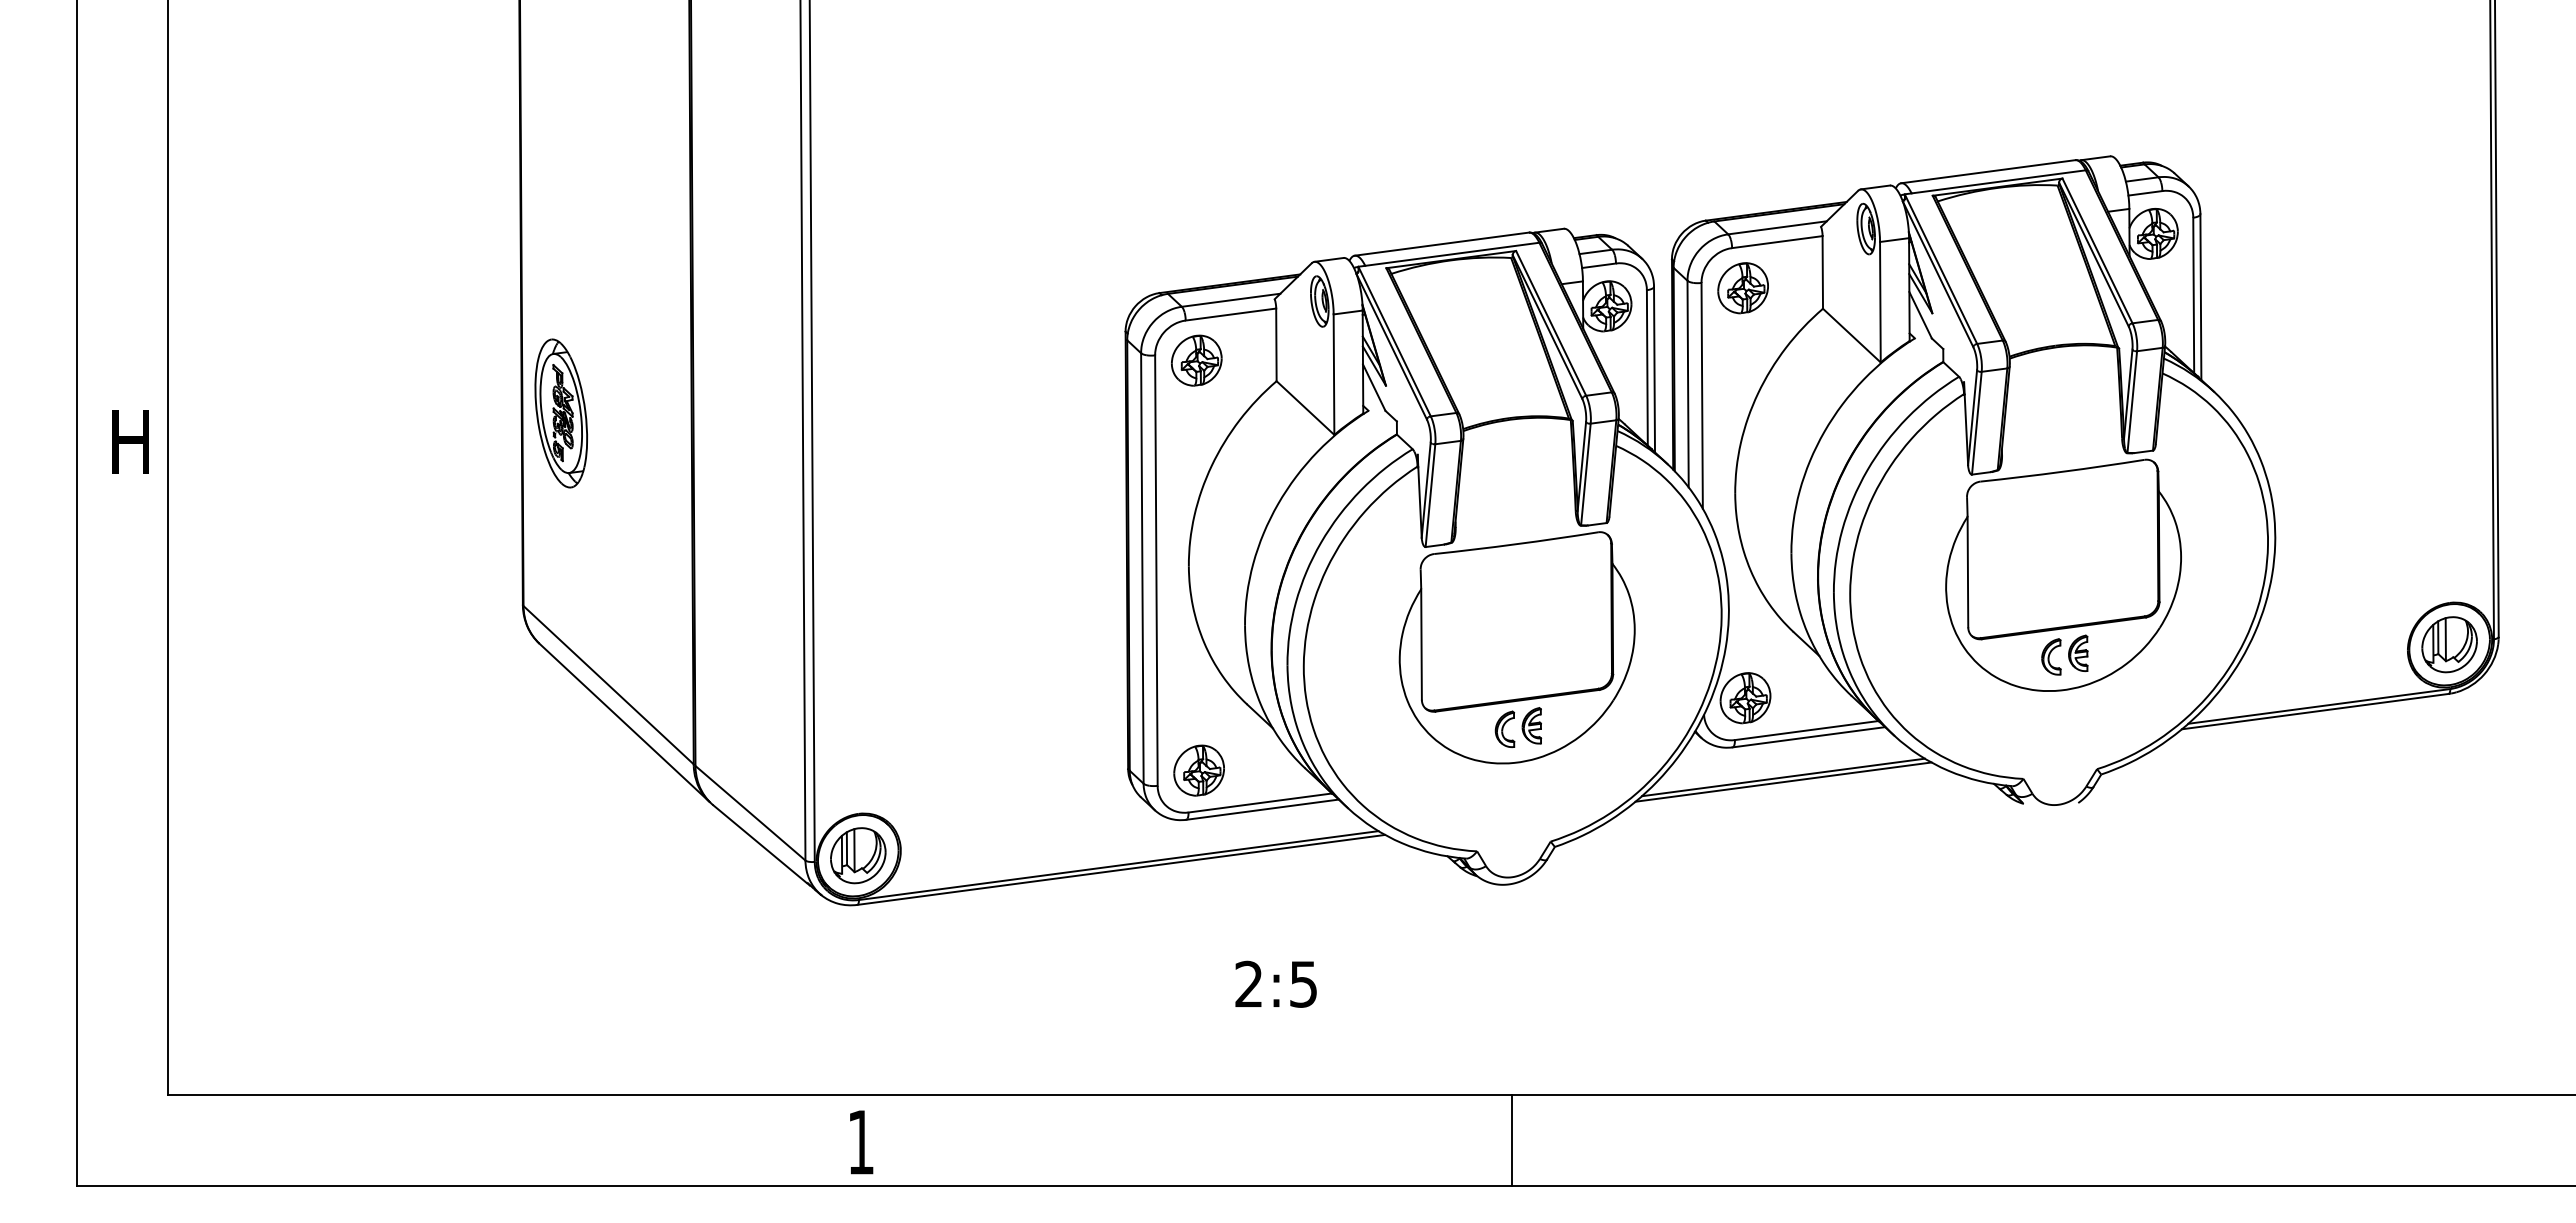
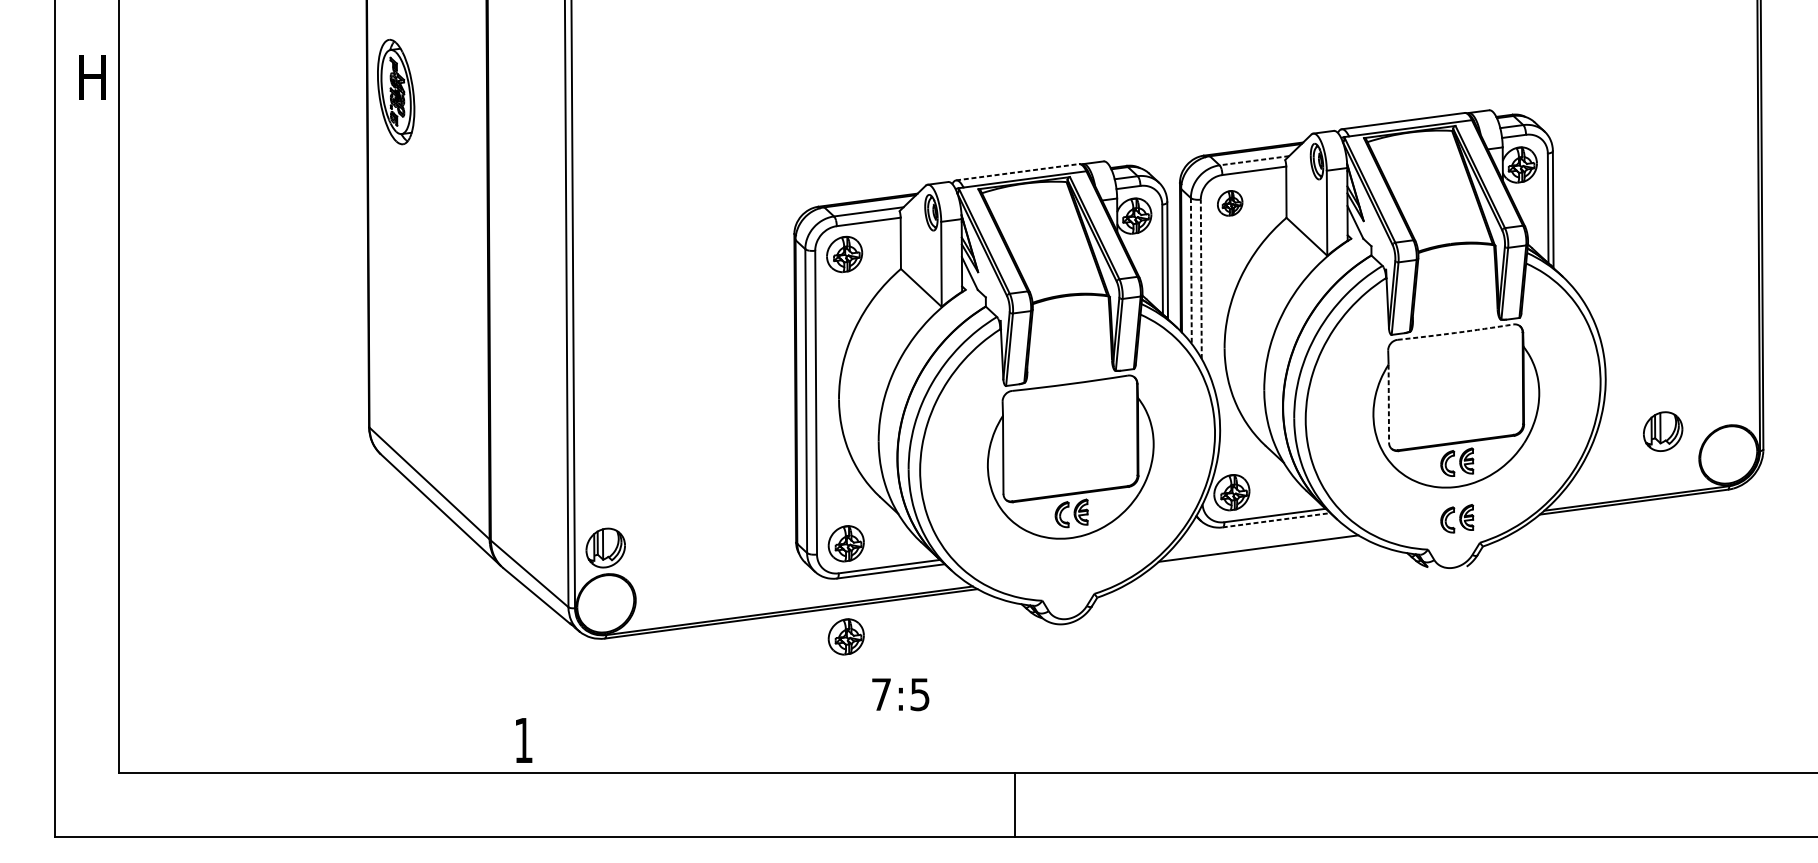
line: (1777, 227) -> (1254, 160), solid -> dashed
line: (1441, 244) -> (1017, 172), solid -> dashed
part: (1742, 288) -> (1229, 203), size x0.7
line: (1688, 384) -> (1191, 271), solid -> dashed
line: (1702, 395) -> (1201, 279), solid -> dashed
part: (560, 413) -> (395, 92), moved
text: (130, 441) -> (92, 77), moved
arc: (2062, 471) -> (1455, 332), solid -> dashed
line: (1967, 572) -> (1388, 403), solid -> dashed
part: (2449, 644) -> (1663, 431), moved
part: (2064, 734) -> (1456, 518), added
line: (1808, 737) -> (1276, 520), solid -> dashed
line: (1783, 781) -> (1258, 551), removed
part: (858, 855) -> (605, 547), moved
part: (1198, 902) -> (845, 636), added
text: (1248, 983) -> (881, 694), 2:5 -> 7:5
line: (1512, 1140) -> (1015, 804), moved
text: (861, 1142) -> (524, 740), moved

